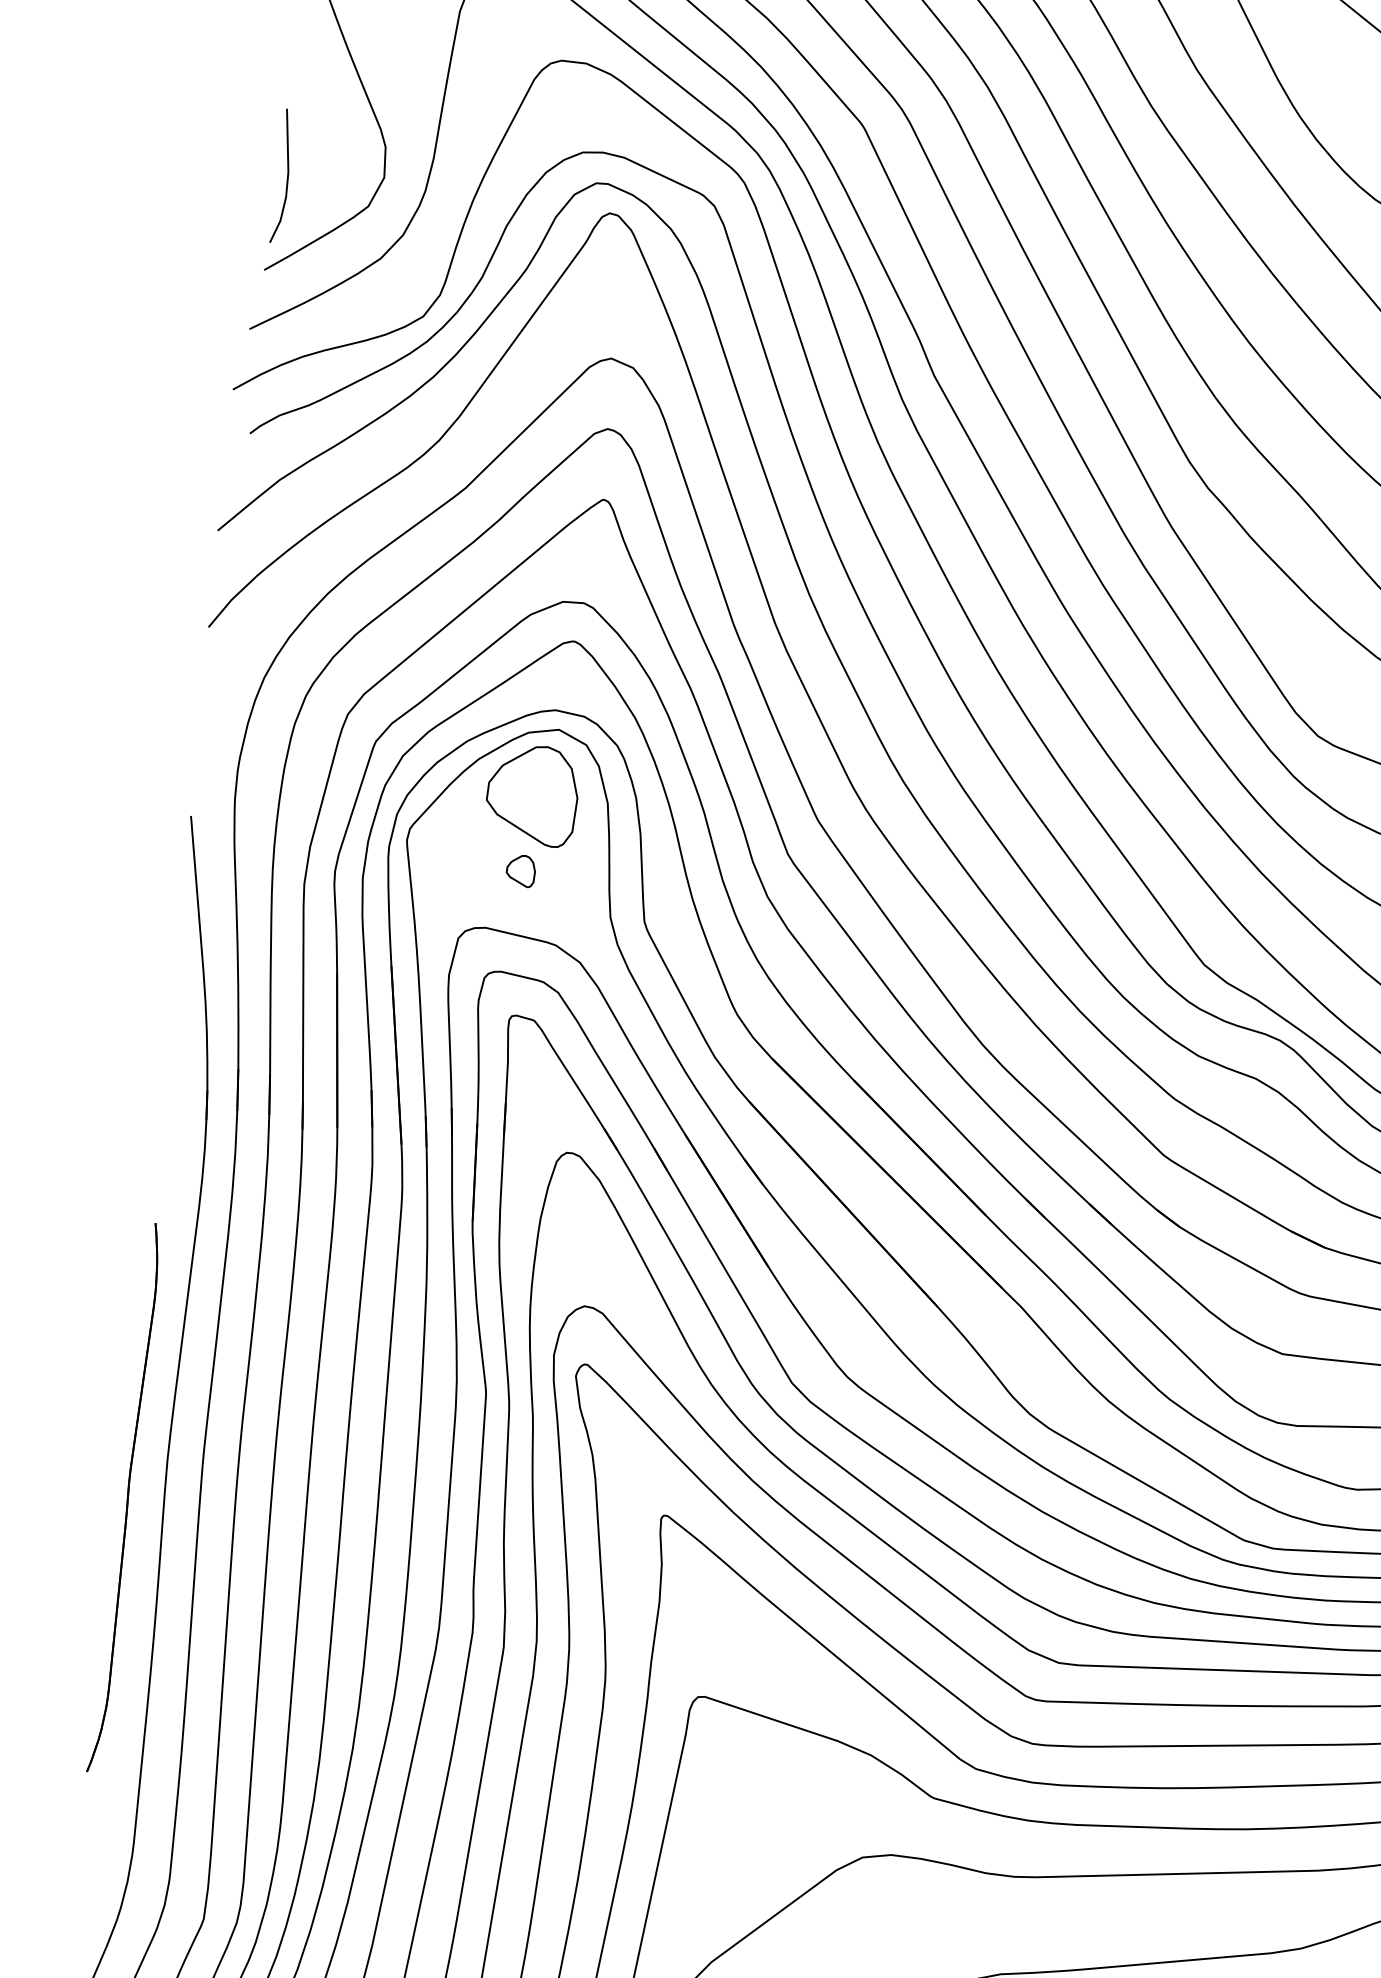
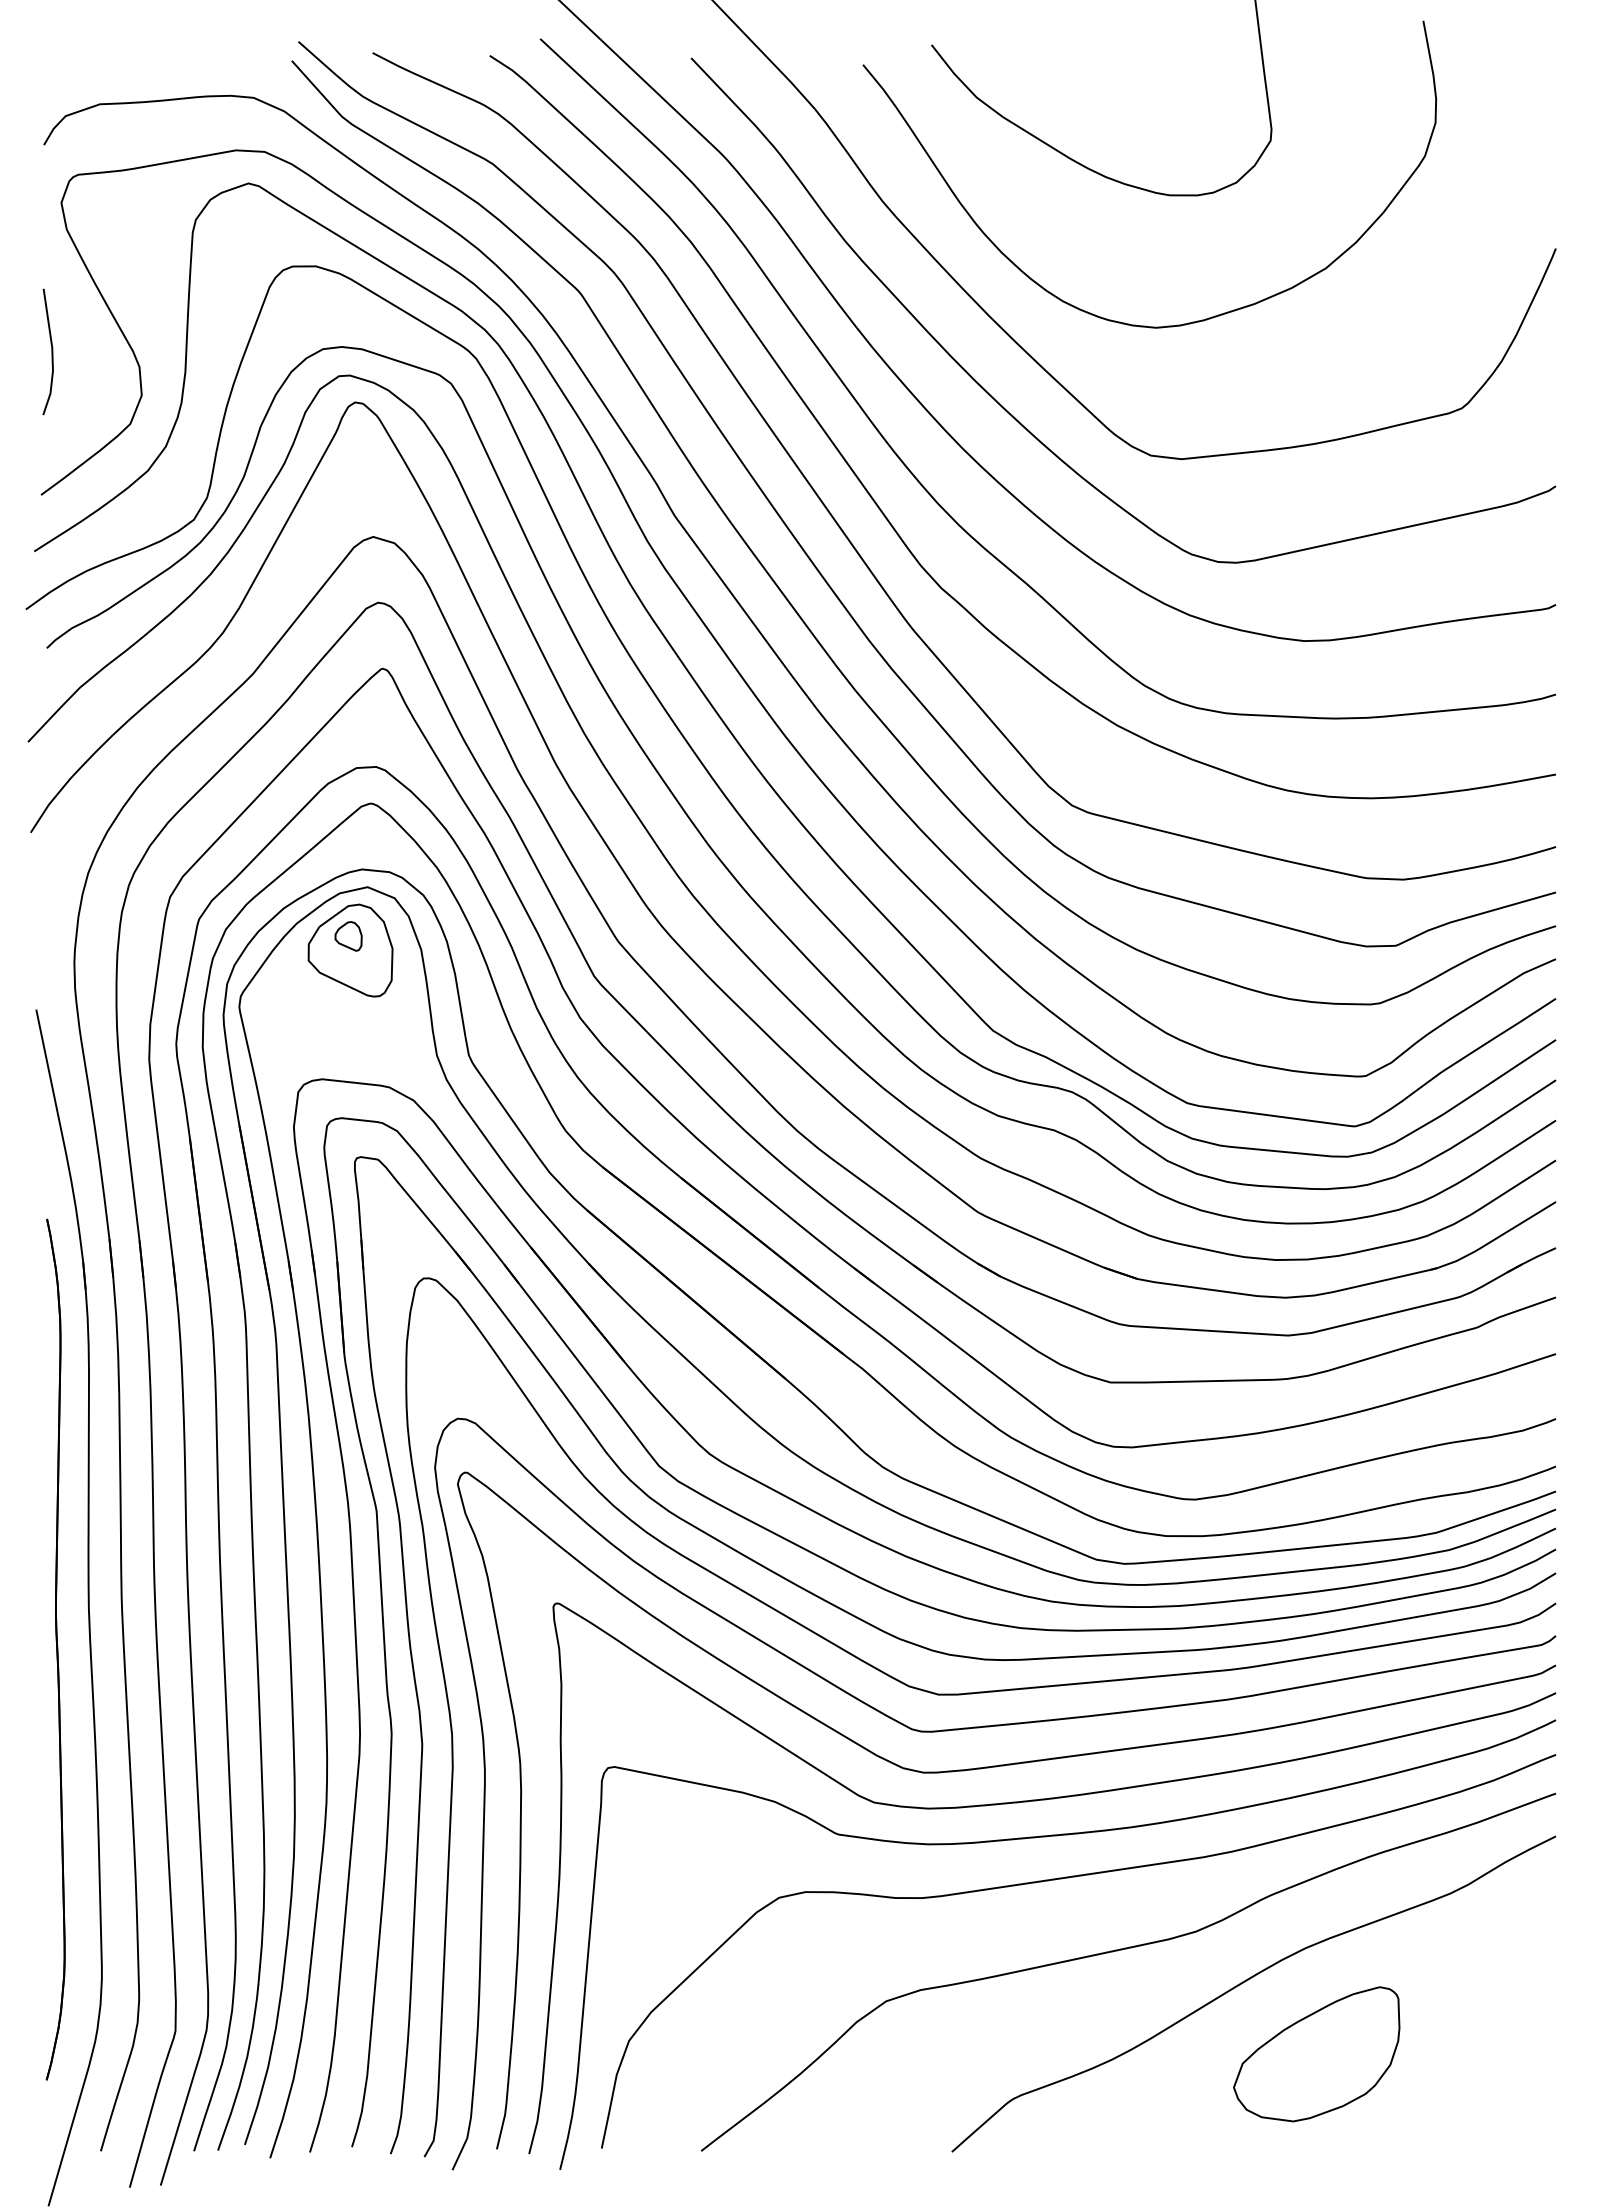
line: (287, 176) -> (51, 351), moved
part: (520, 870) -> (348, 936), moved
part: (126, 1498) -> (55, 1649), size x1.67

